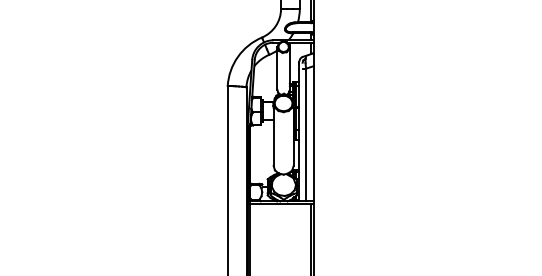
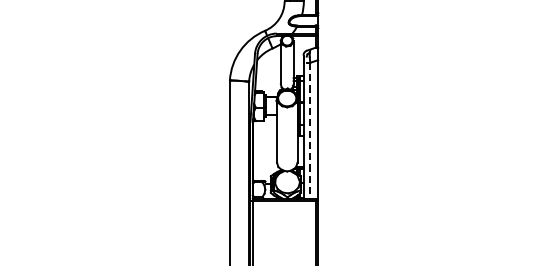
line: (306, 135) -> (310, 131), solid -> dashed

